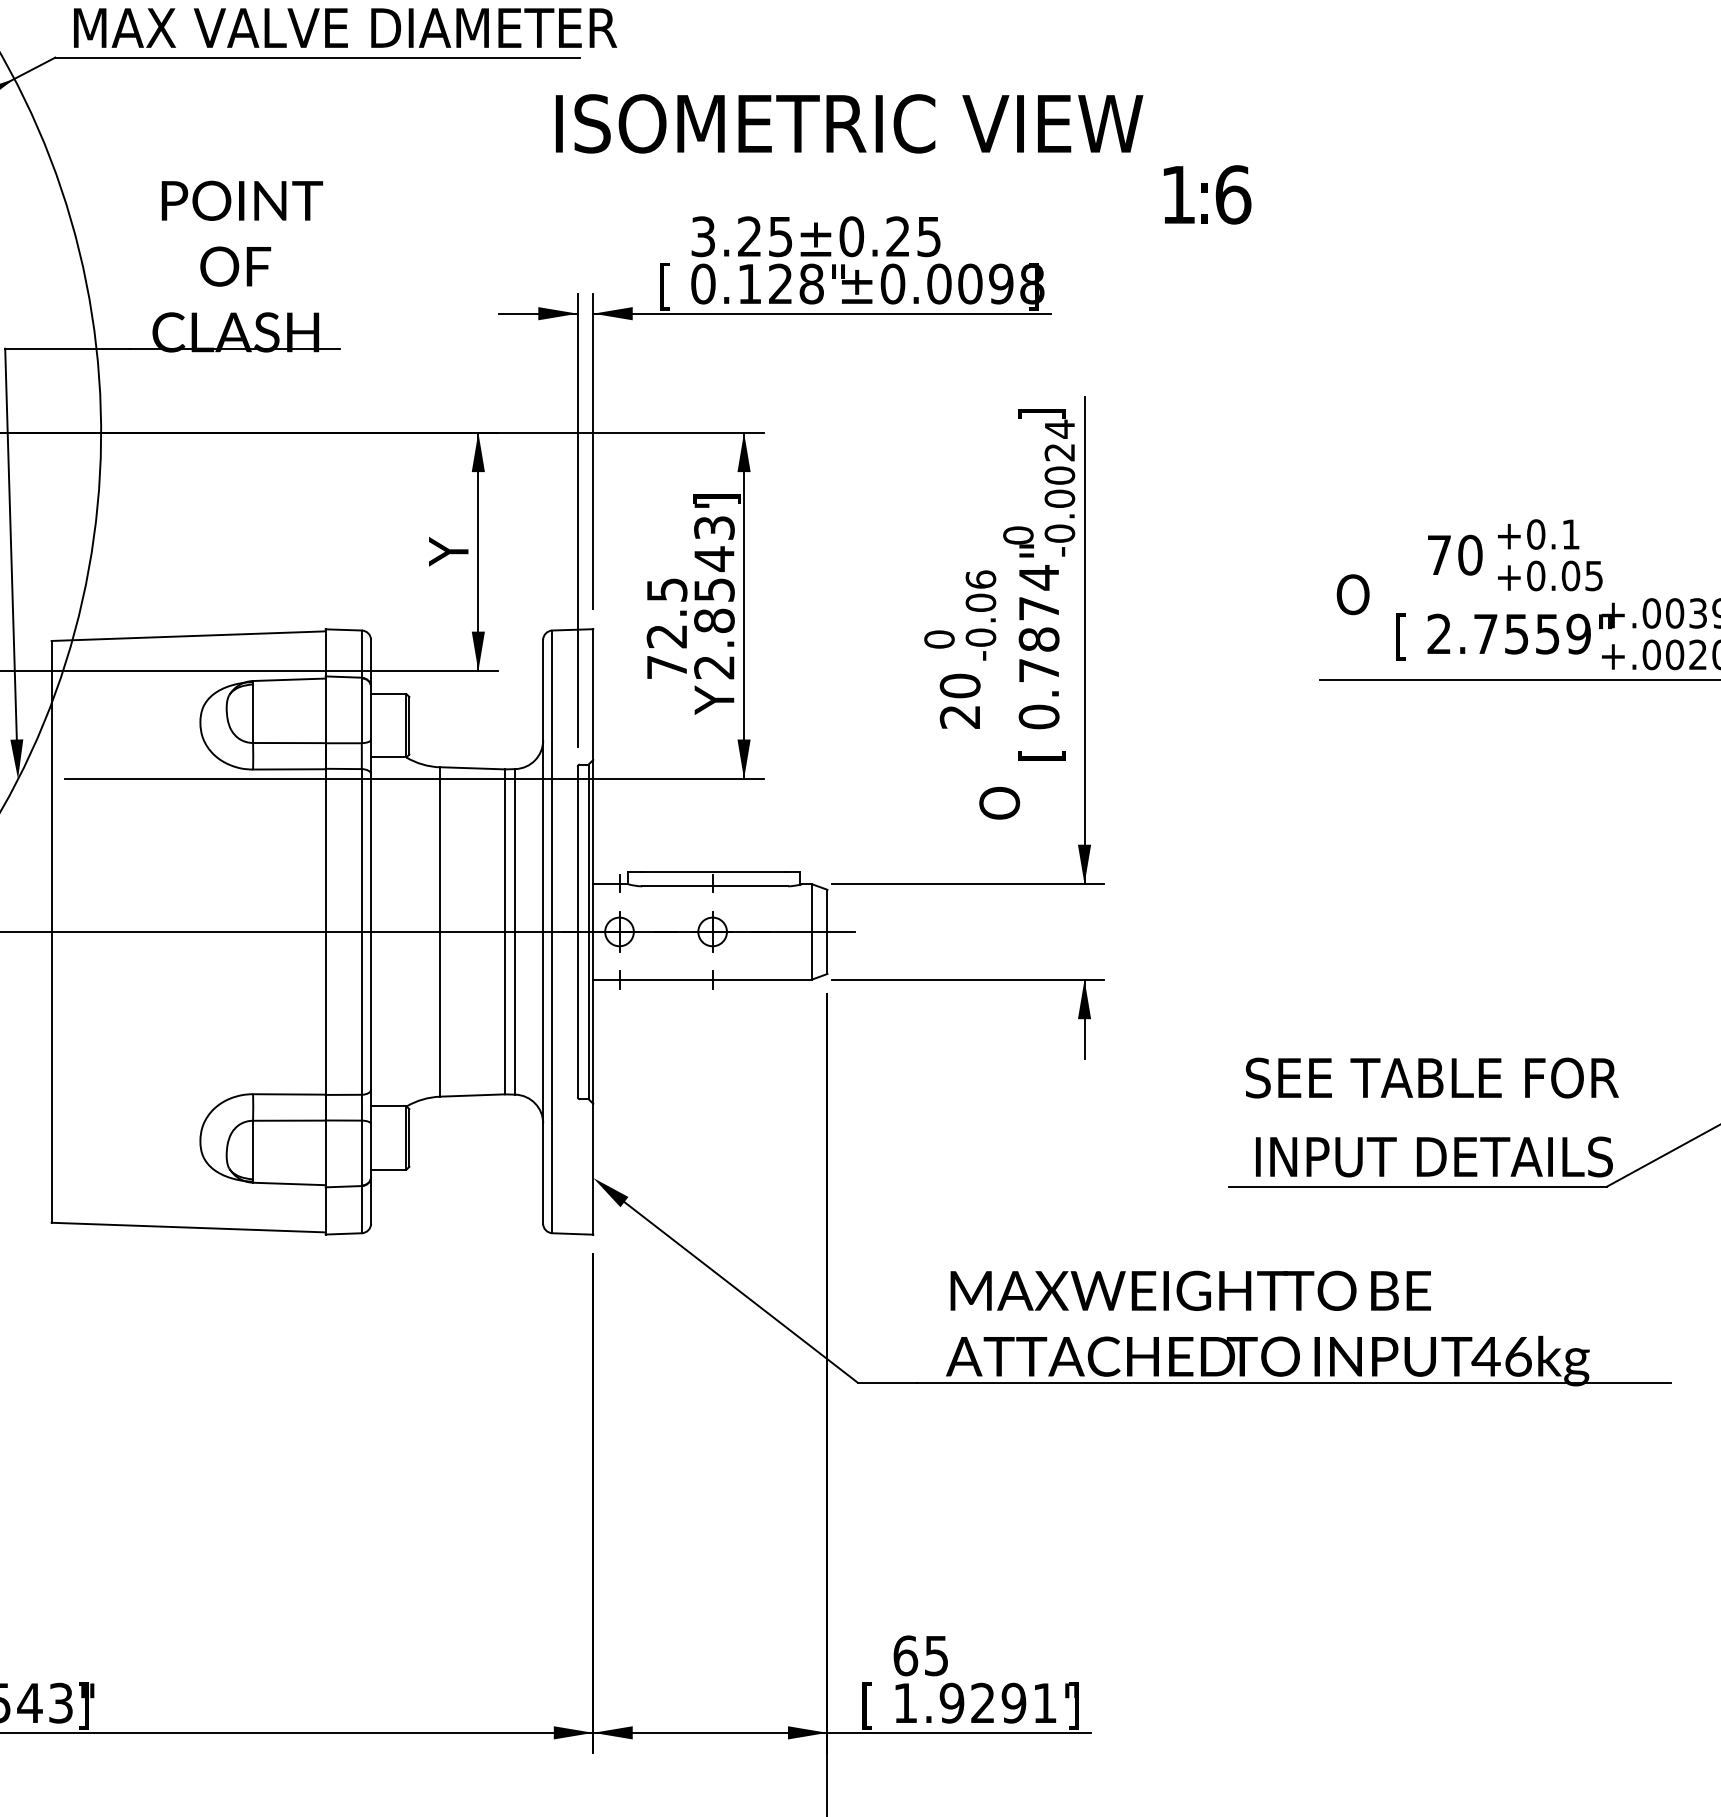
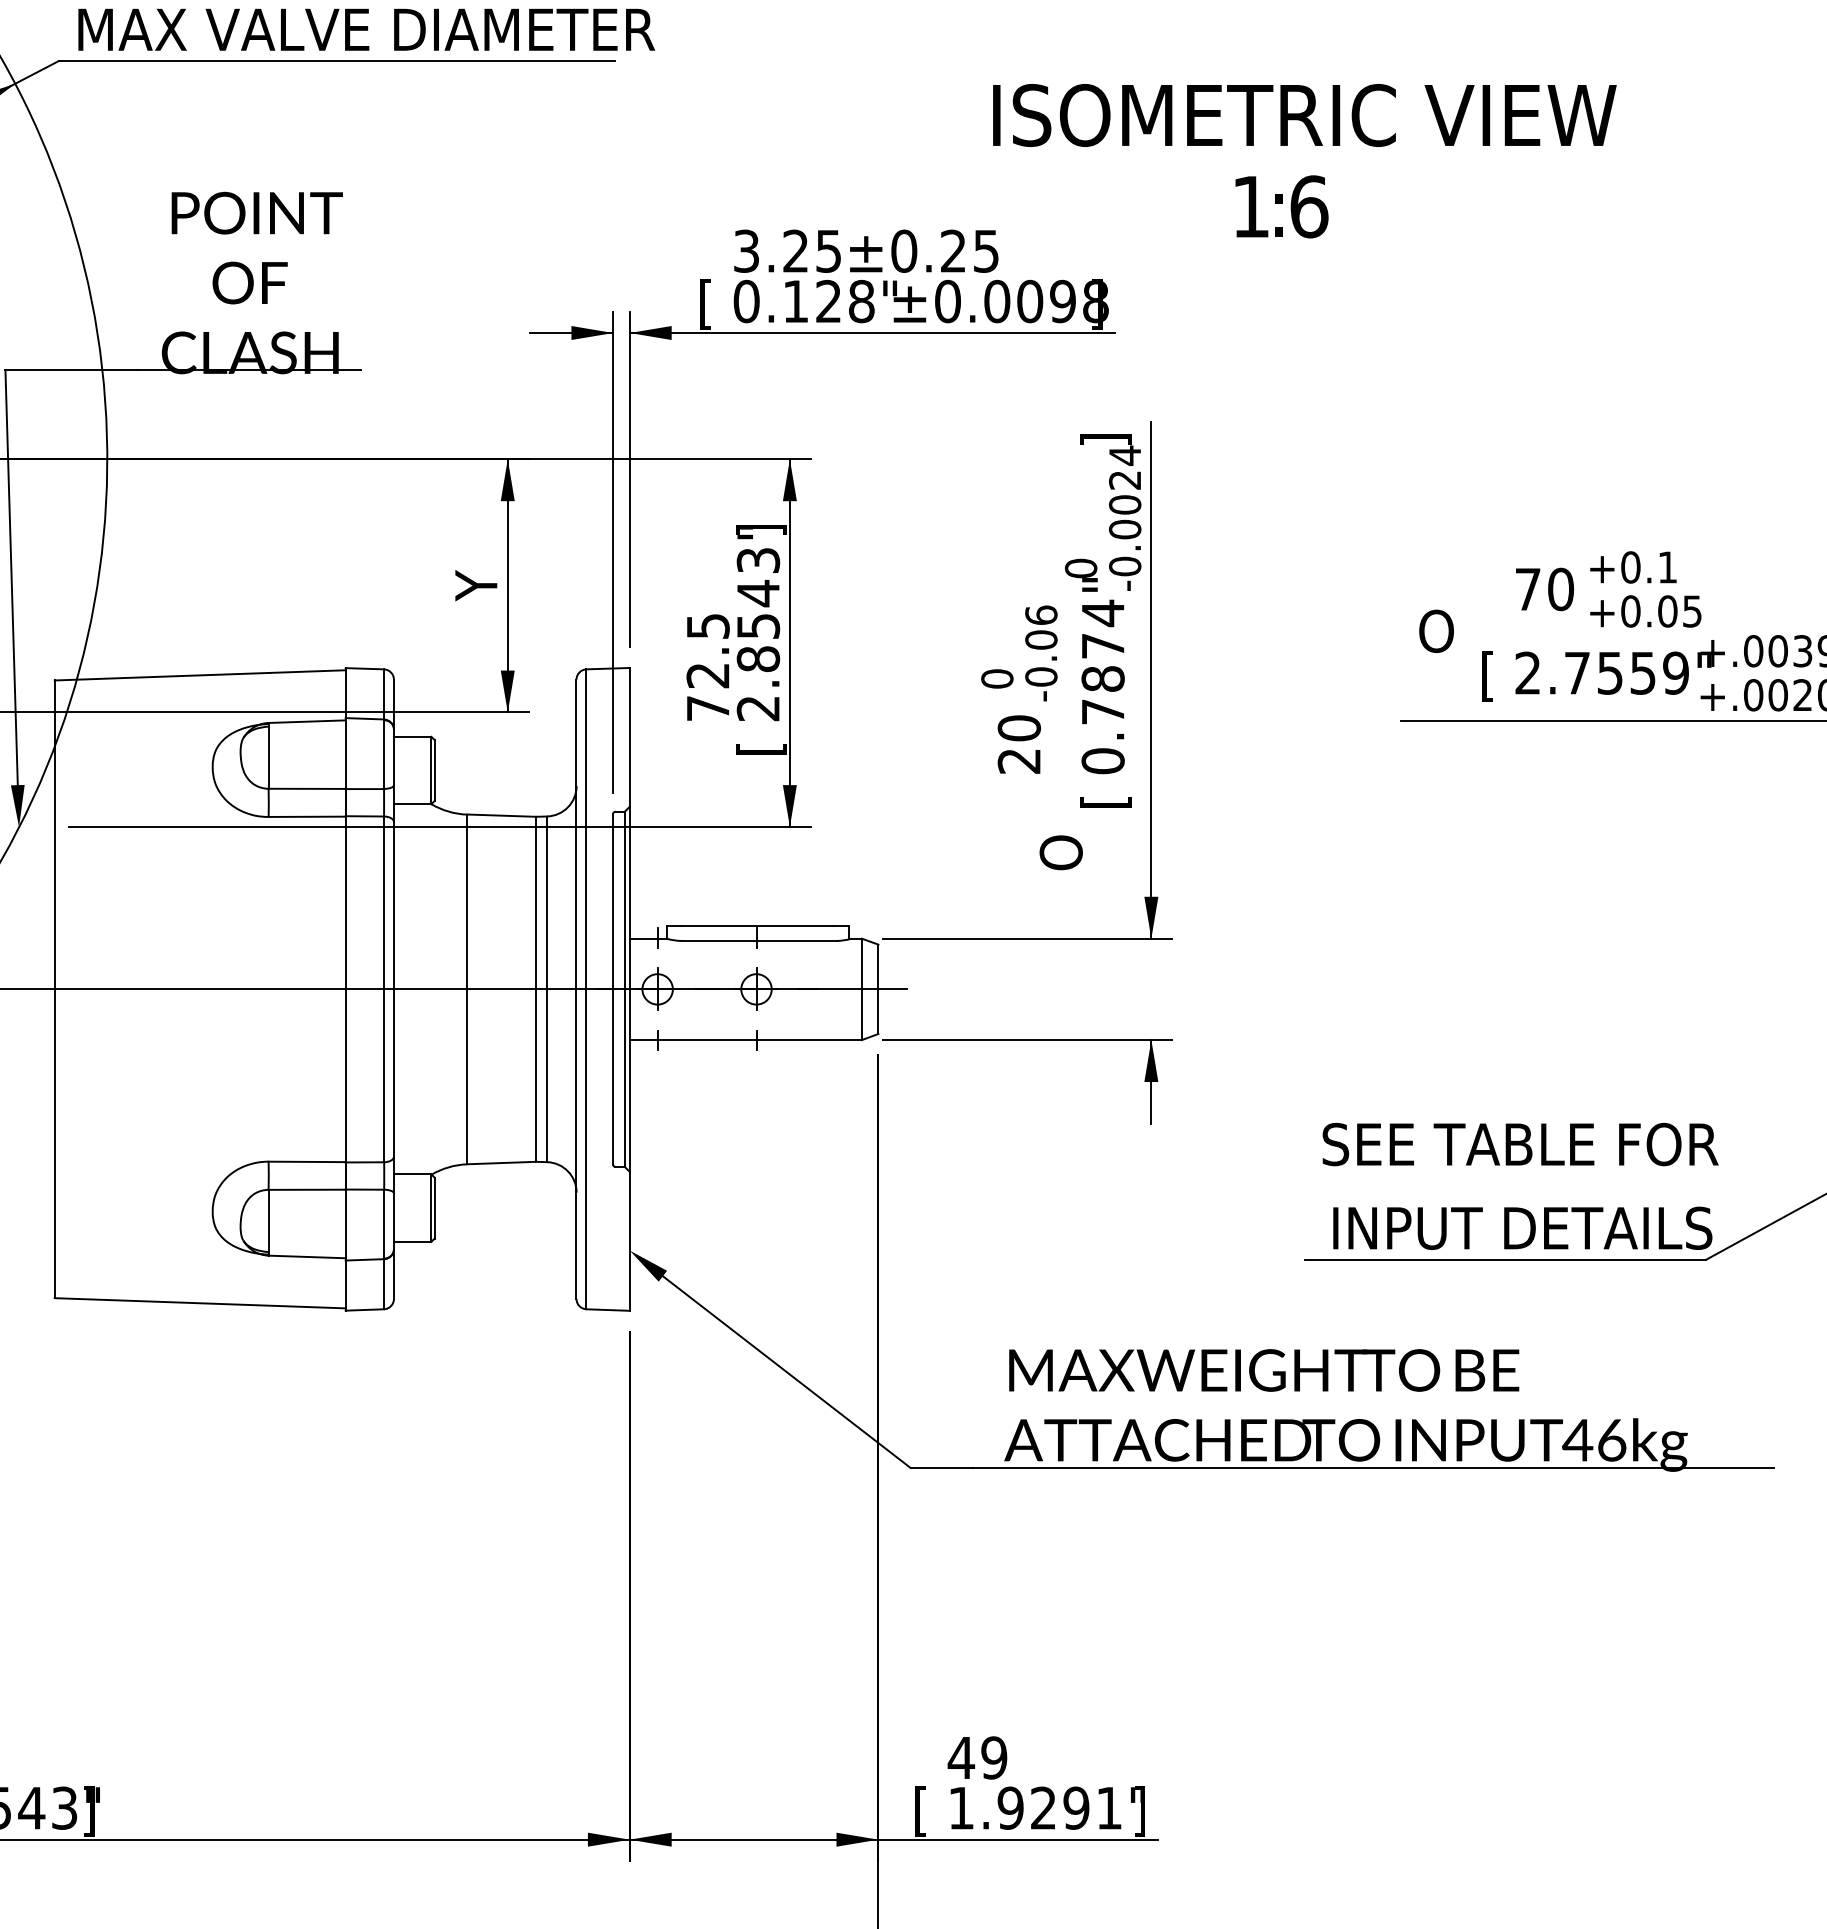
text: (849, 123) -> (1304, 115), moved
text: (717, 699) -> (761, 742), Y -> [
text: (920, 1655) -> (977, 1757), 65 -> 49

